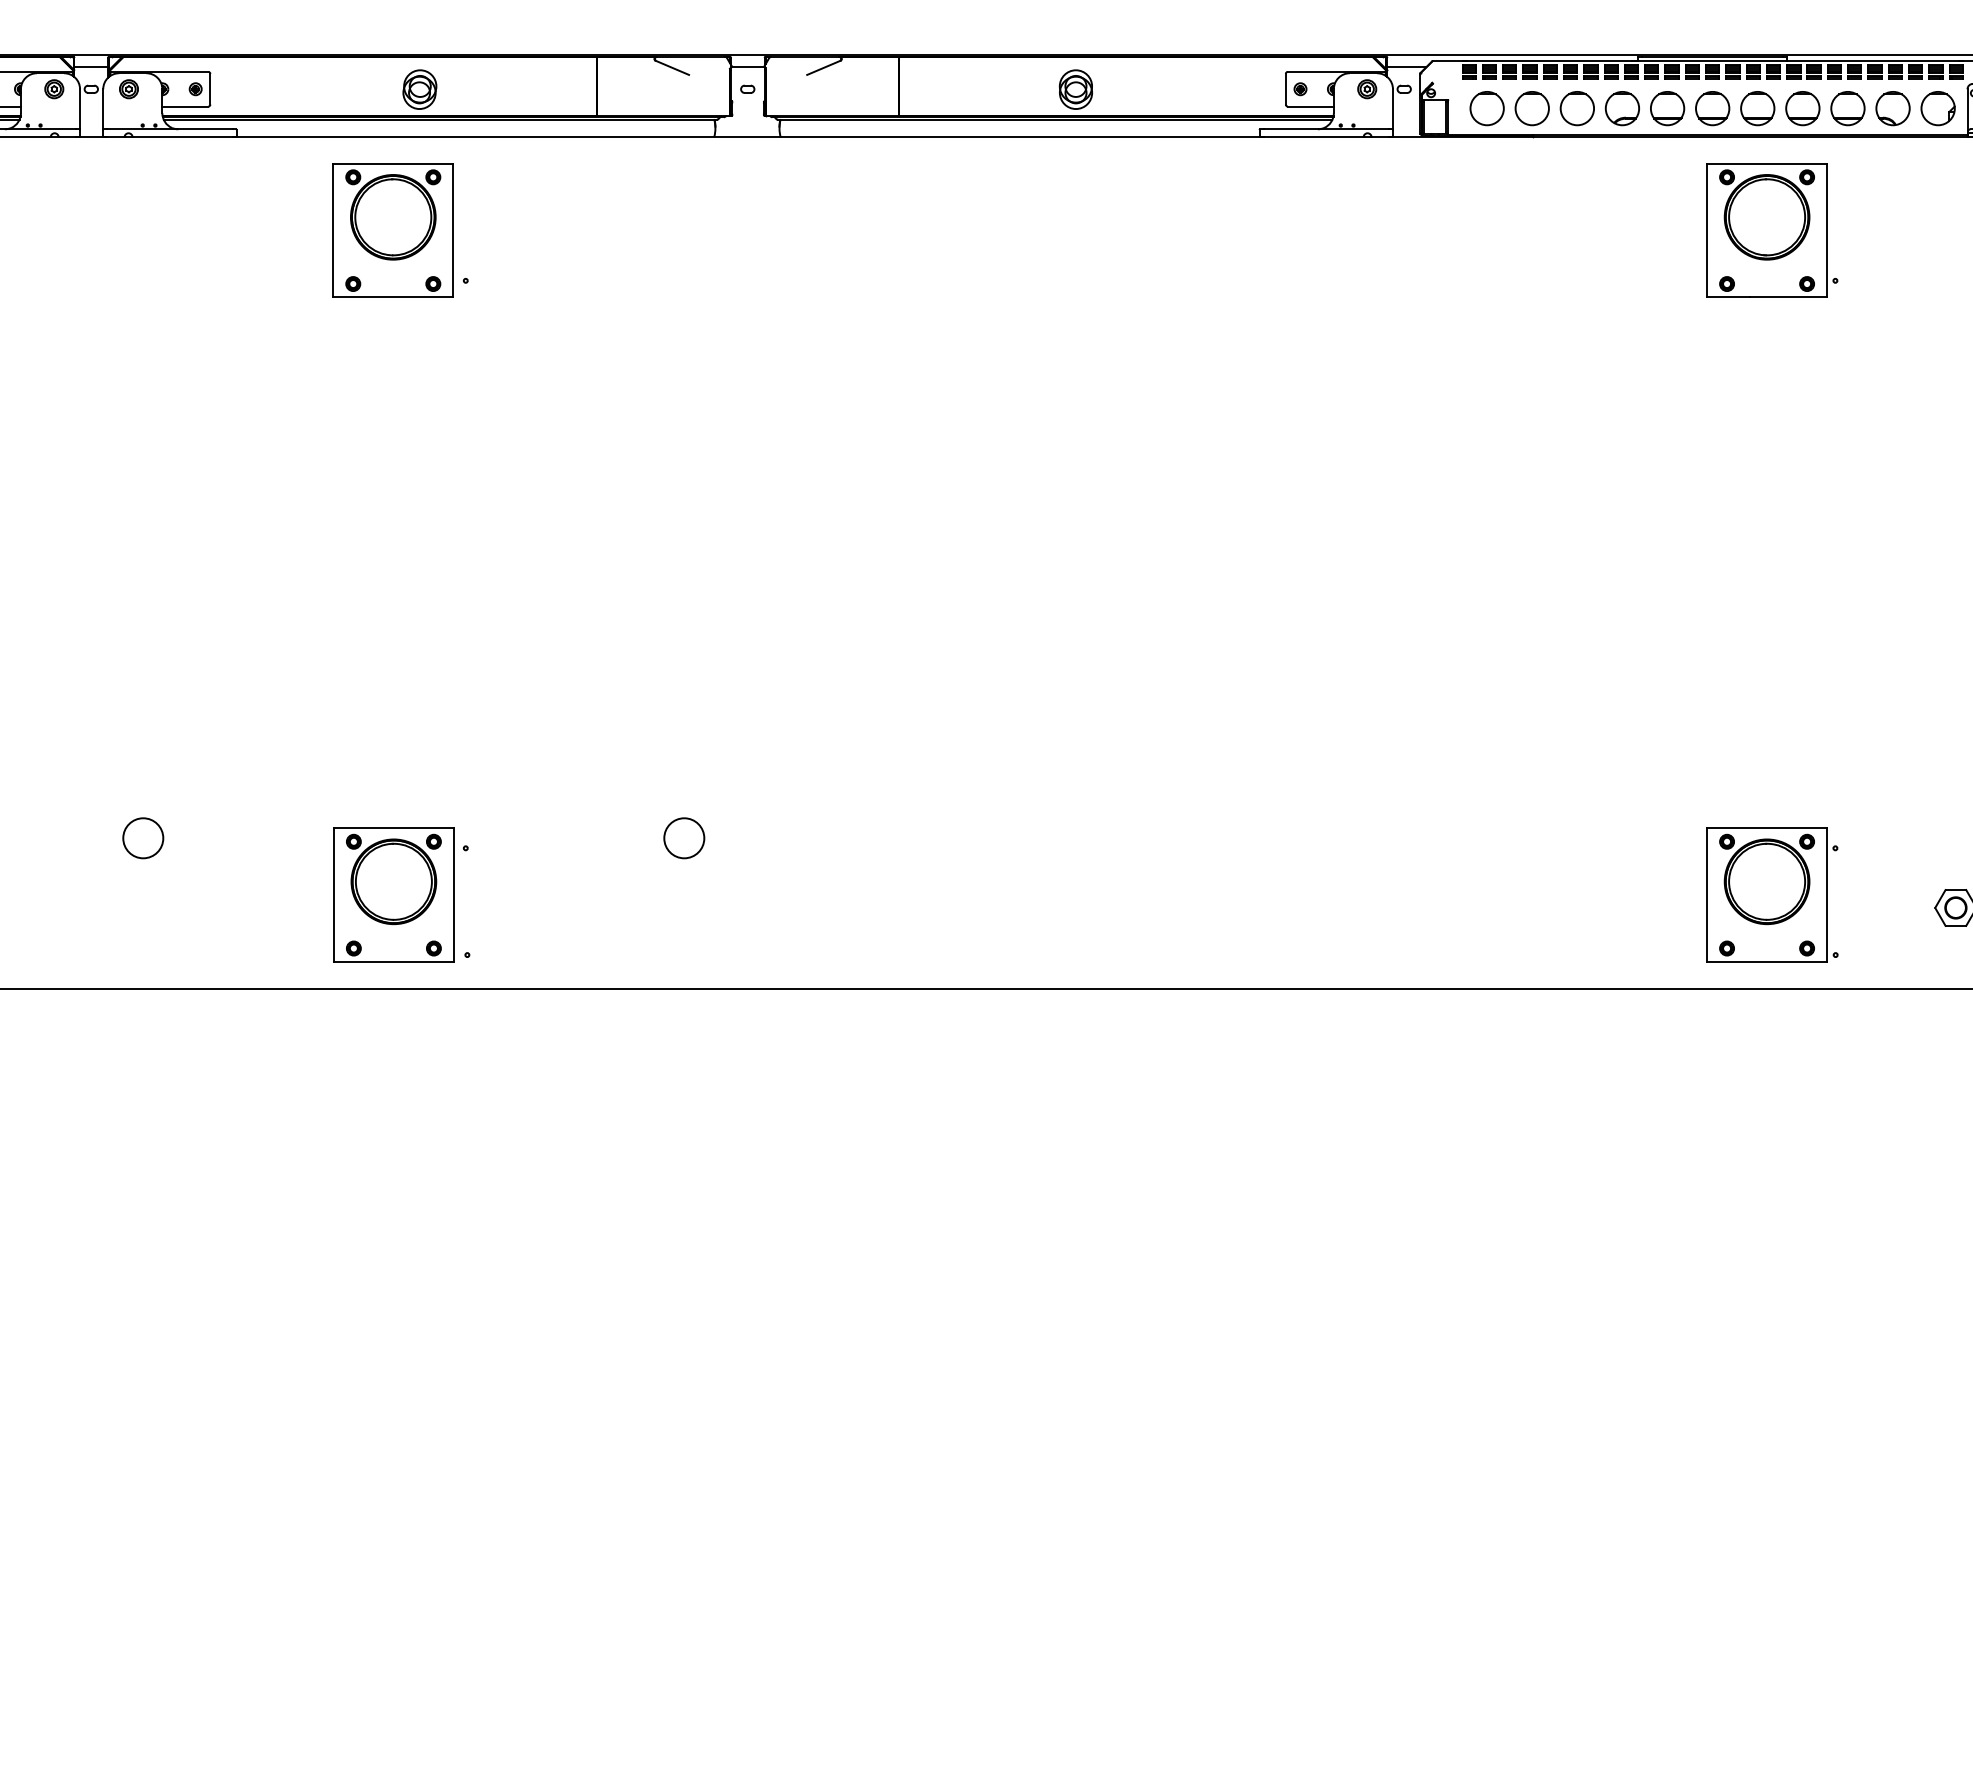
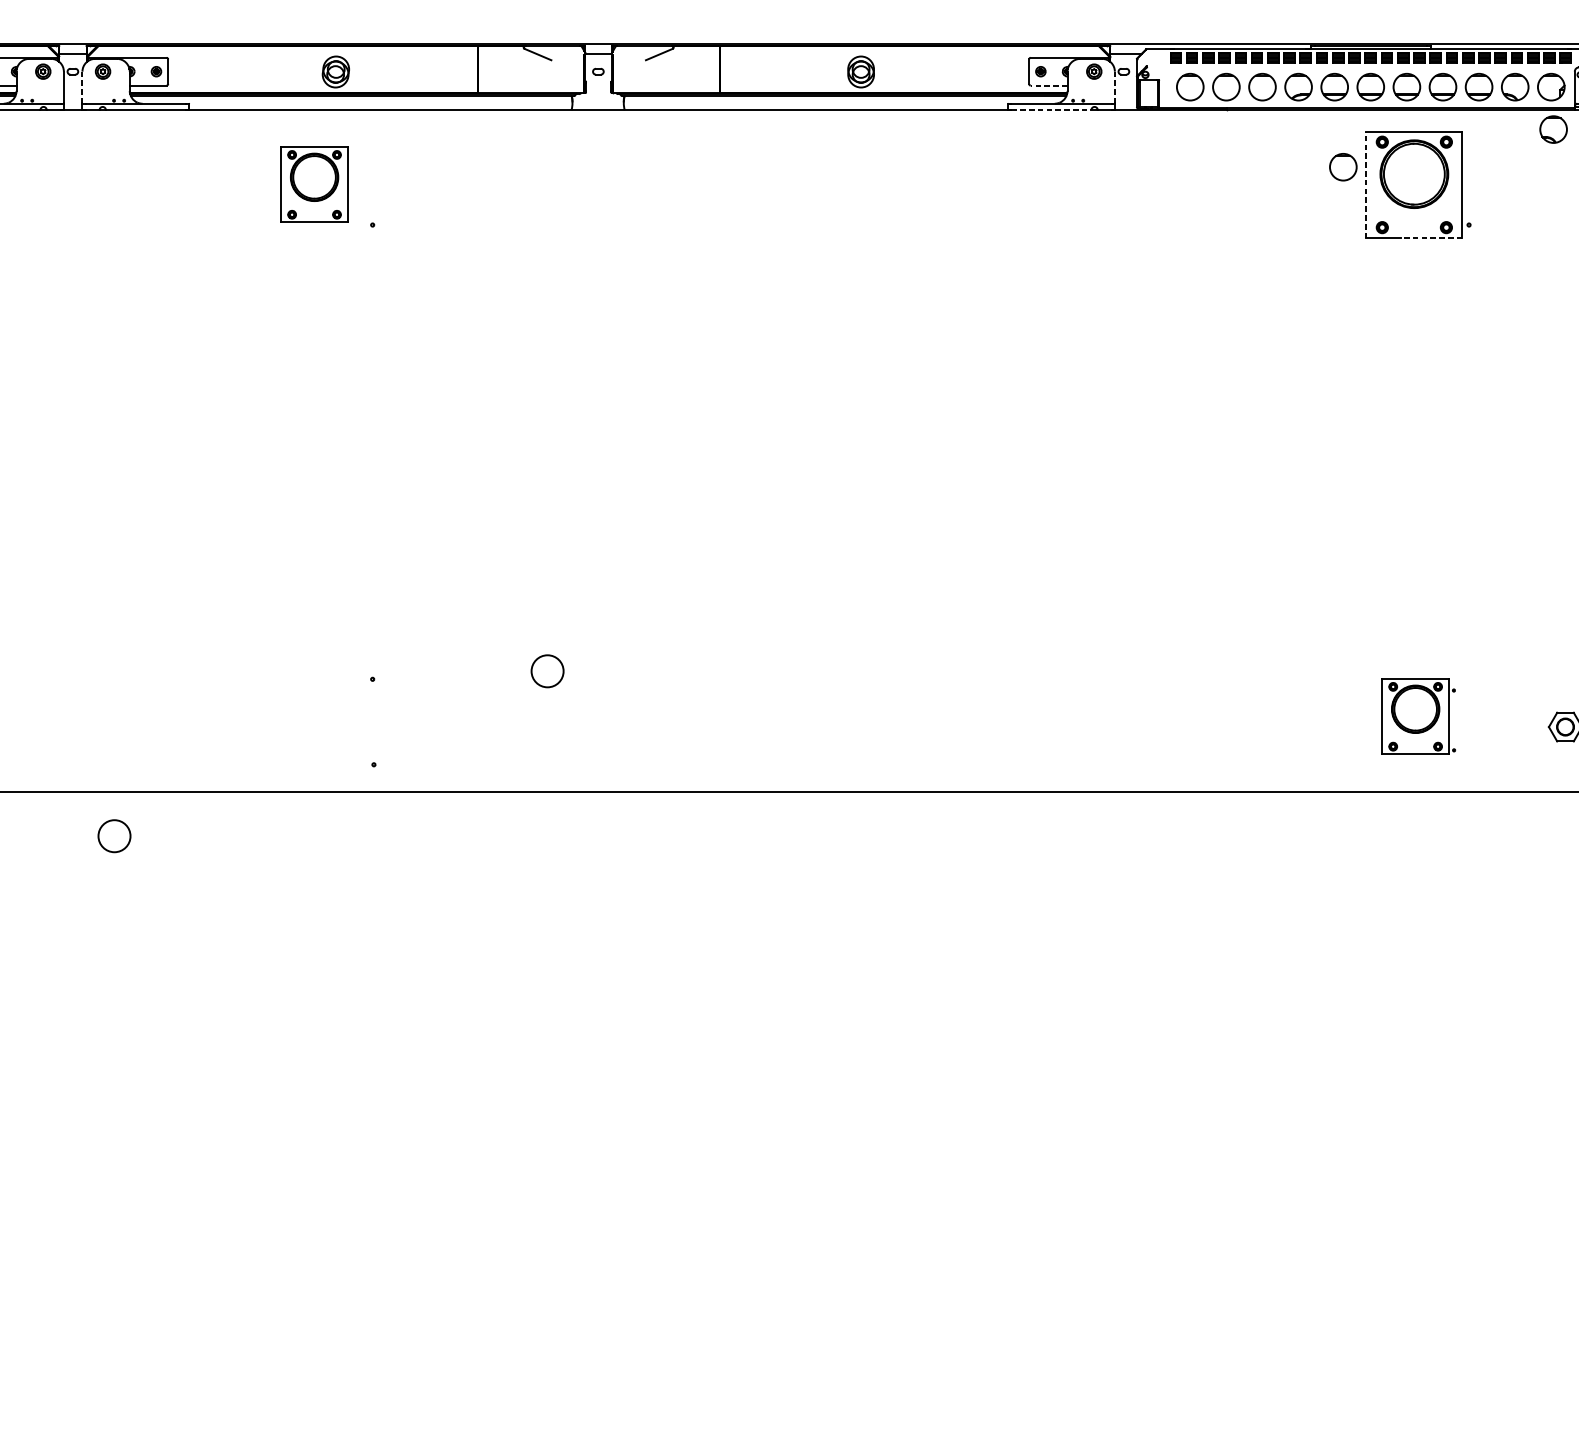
line: (1310, 106) -> (1048, 85), solid -> dashed
line: (103, 108) -> (82, 87), solid -> dashed
line: (1392, 108) -> (1114, 87), solid -> dashed
line: (1314, 137) -> (1052, 110), solid -> dashed
part: (1940, 161) -> (1553, 129), added
circle: (1677, 208) -> (1342, 167), added
part: (392, 230) -> (314, 184), size x0.7
line: (1707, 230) -> (1366, 184), solid -> dashed
line: (1788, 297) -> (1431, 238), solid -> dashed
circle: (143, 838) -> (114, 836), moved
part: (393, 894) -> (314, 716), removed
part: (1772, 894) -> (1418, 716), size x0.7

